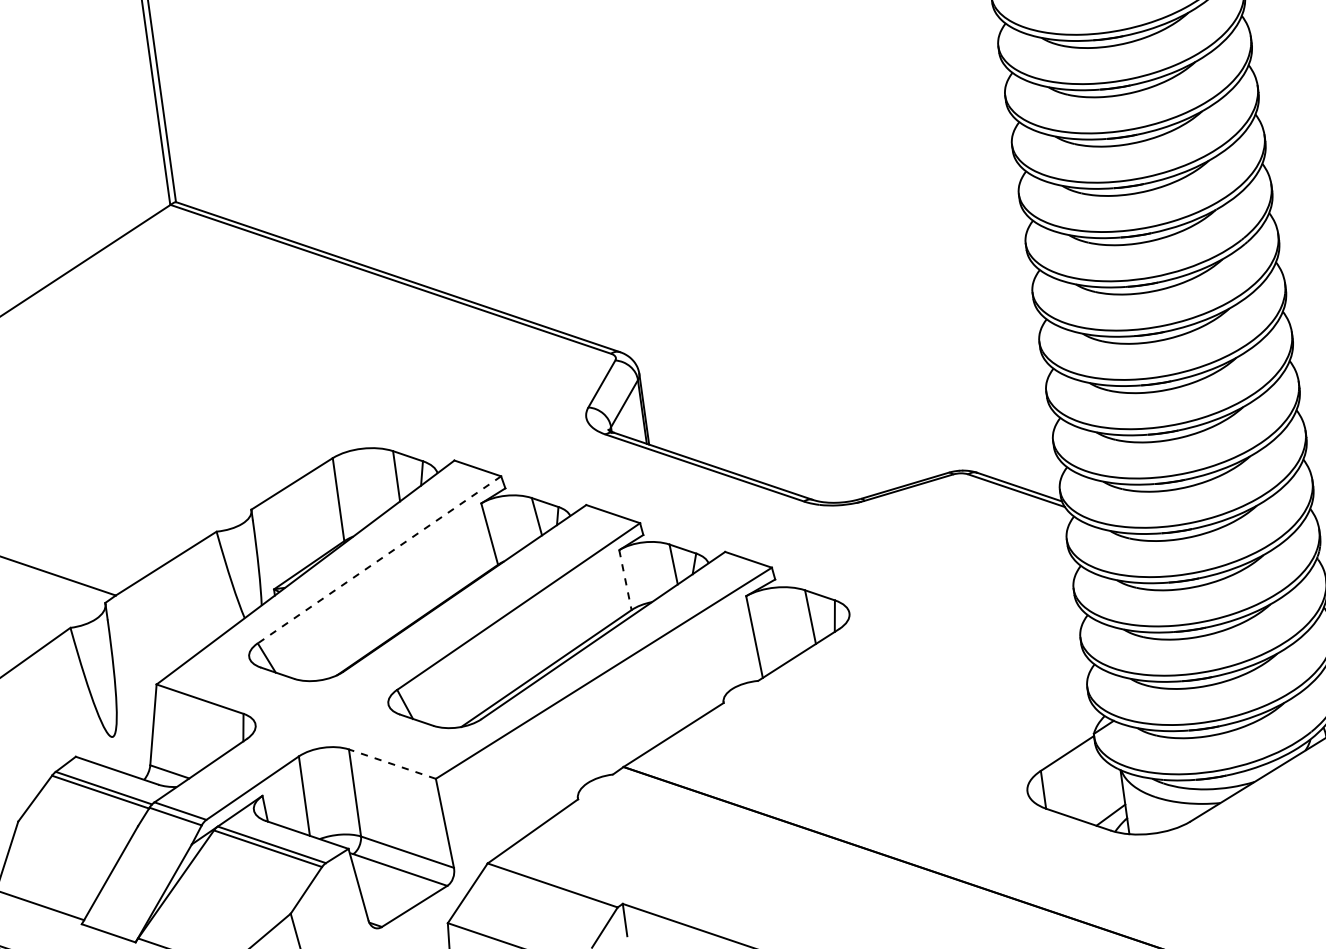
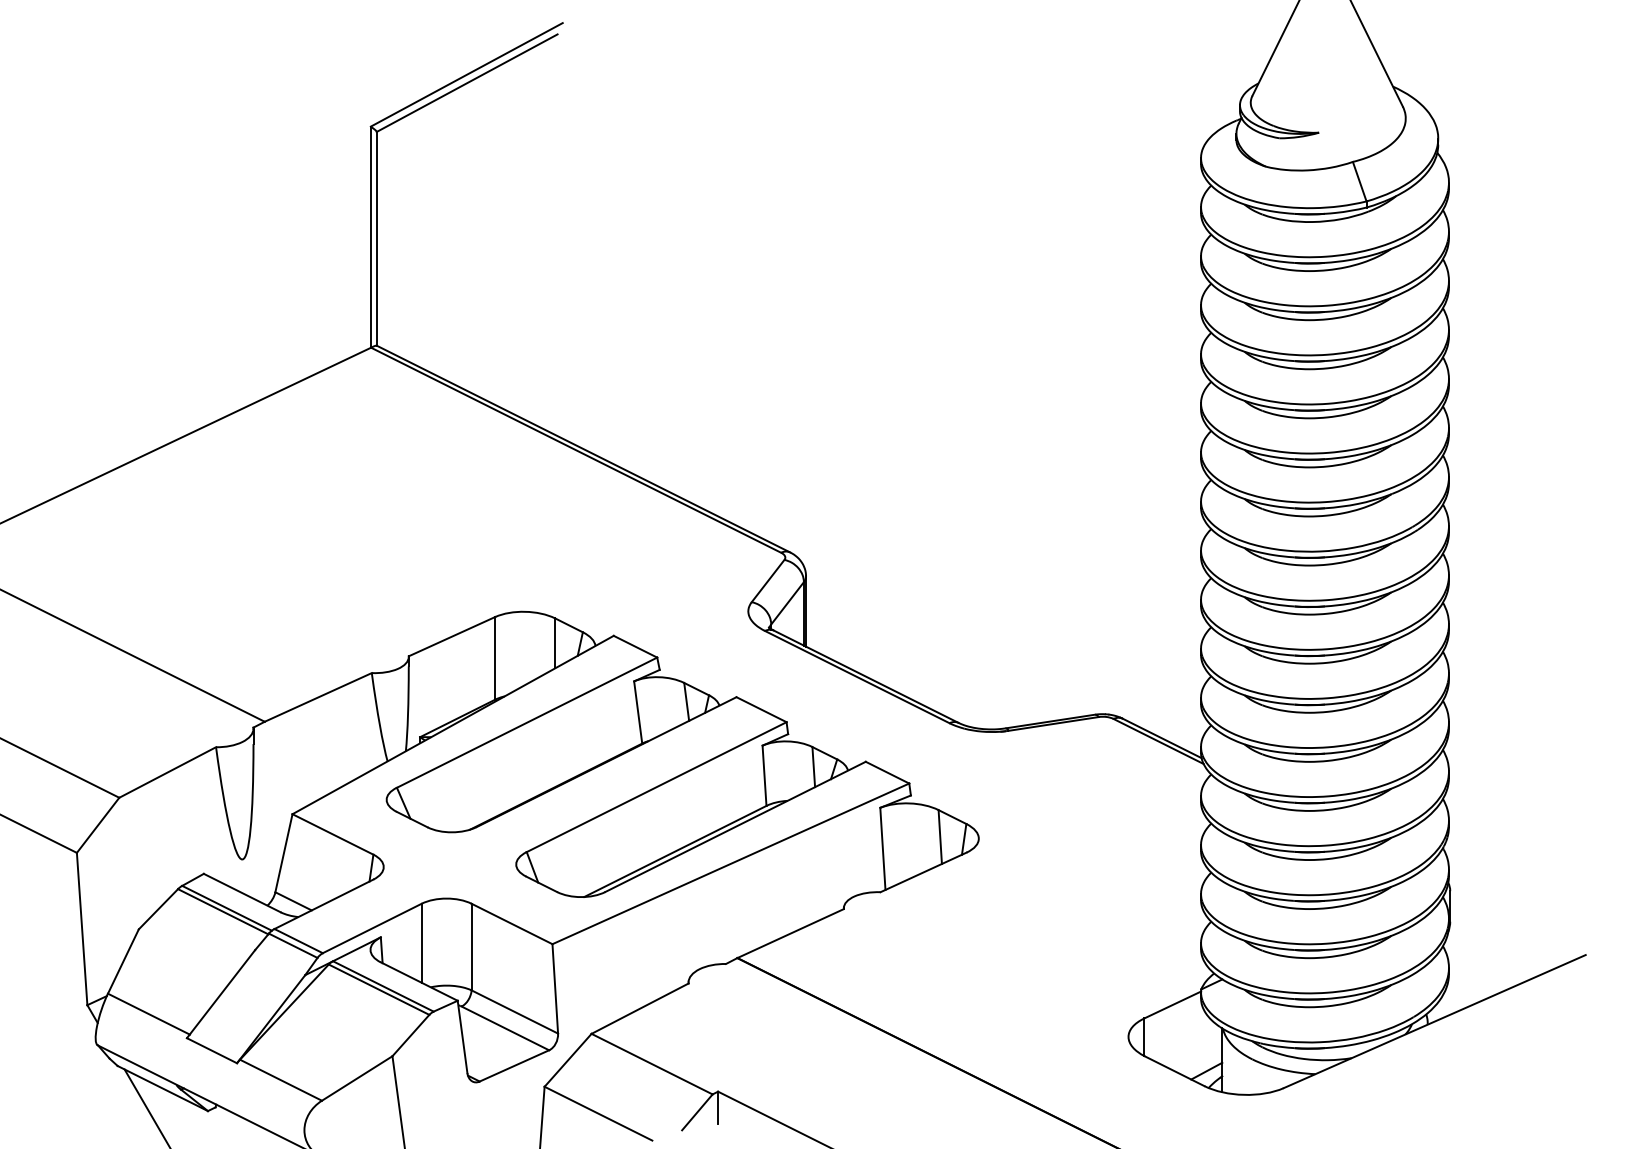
line: (379, 559) -> (527, 722), dashed -> solid
line: (625, 580) -> (764, 776), dashed -> solid
line: (391, 763) -> (511, 923), dashed -> solid

